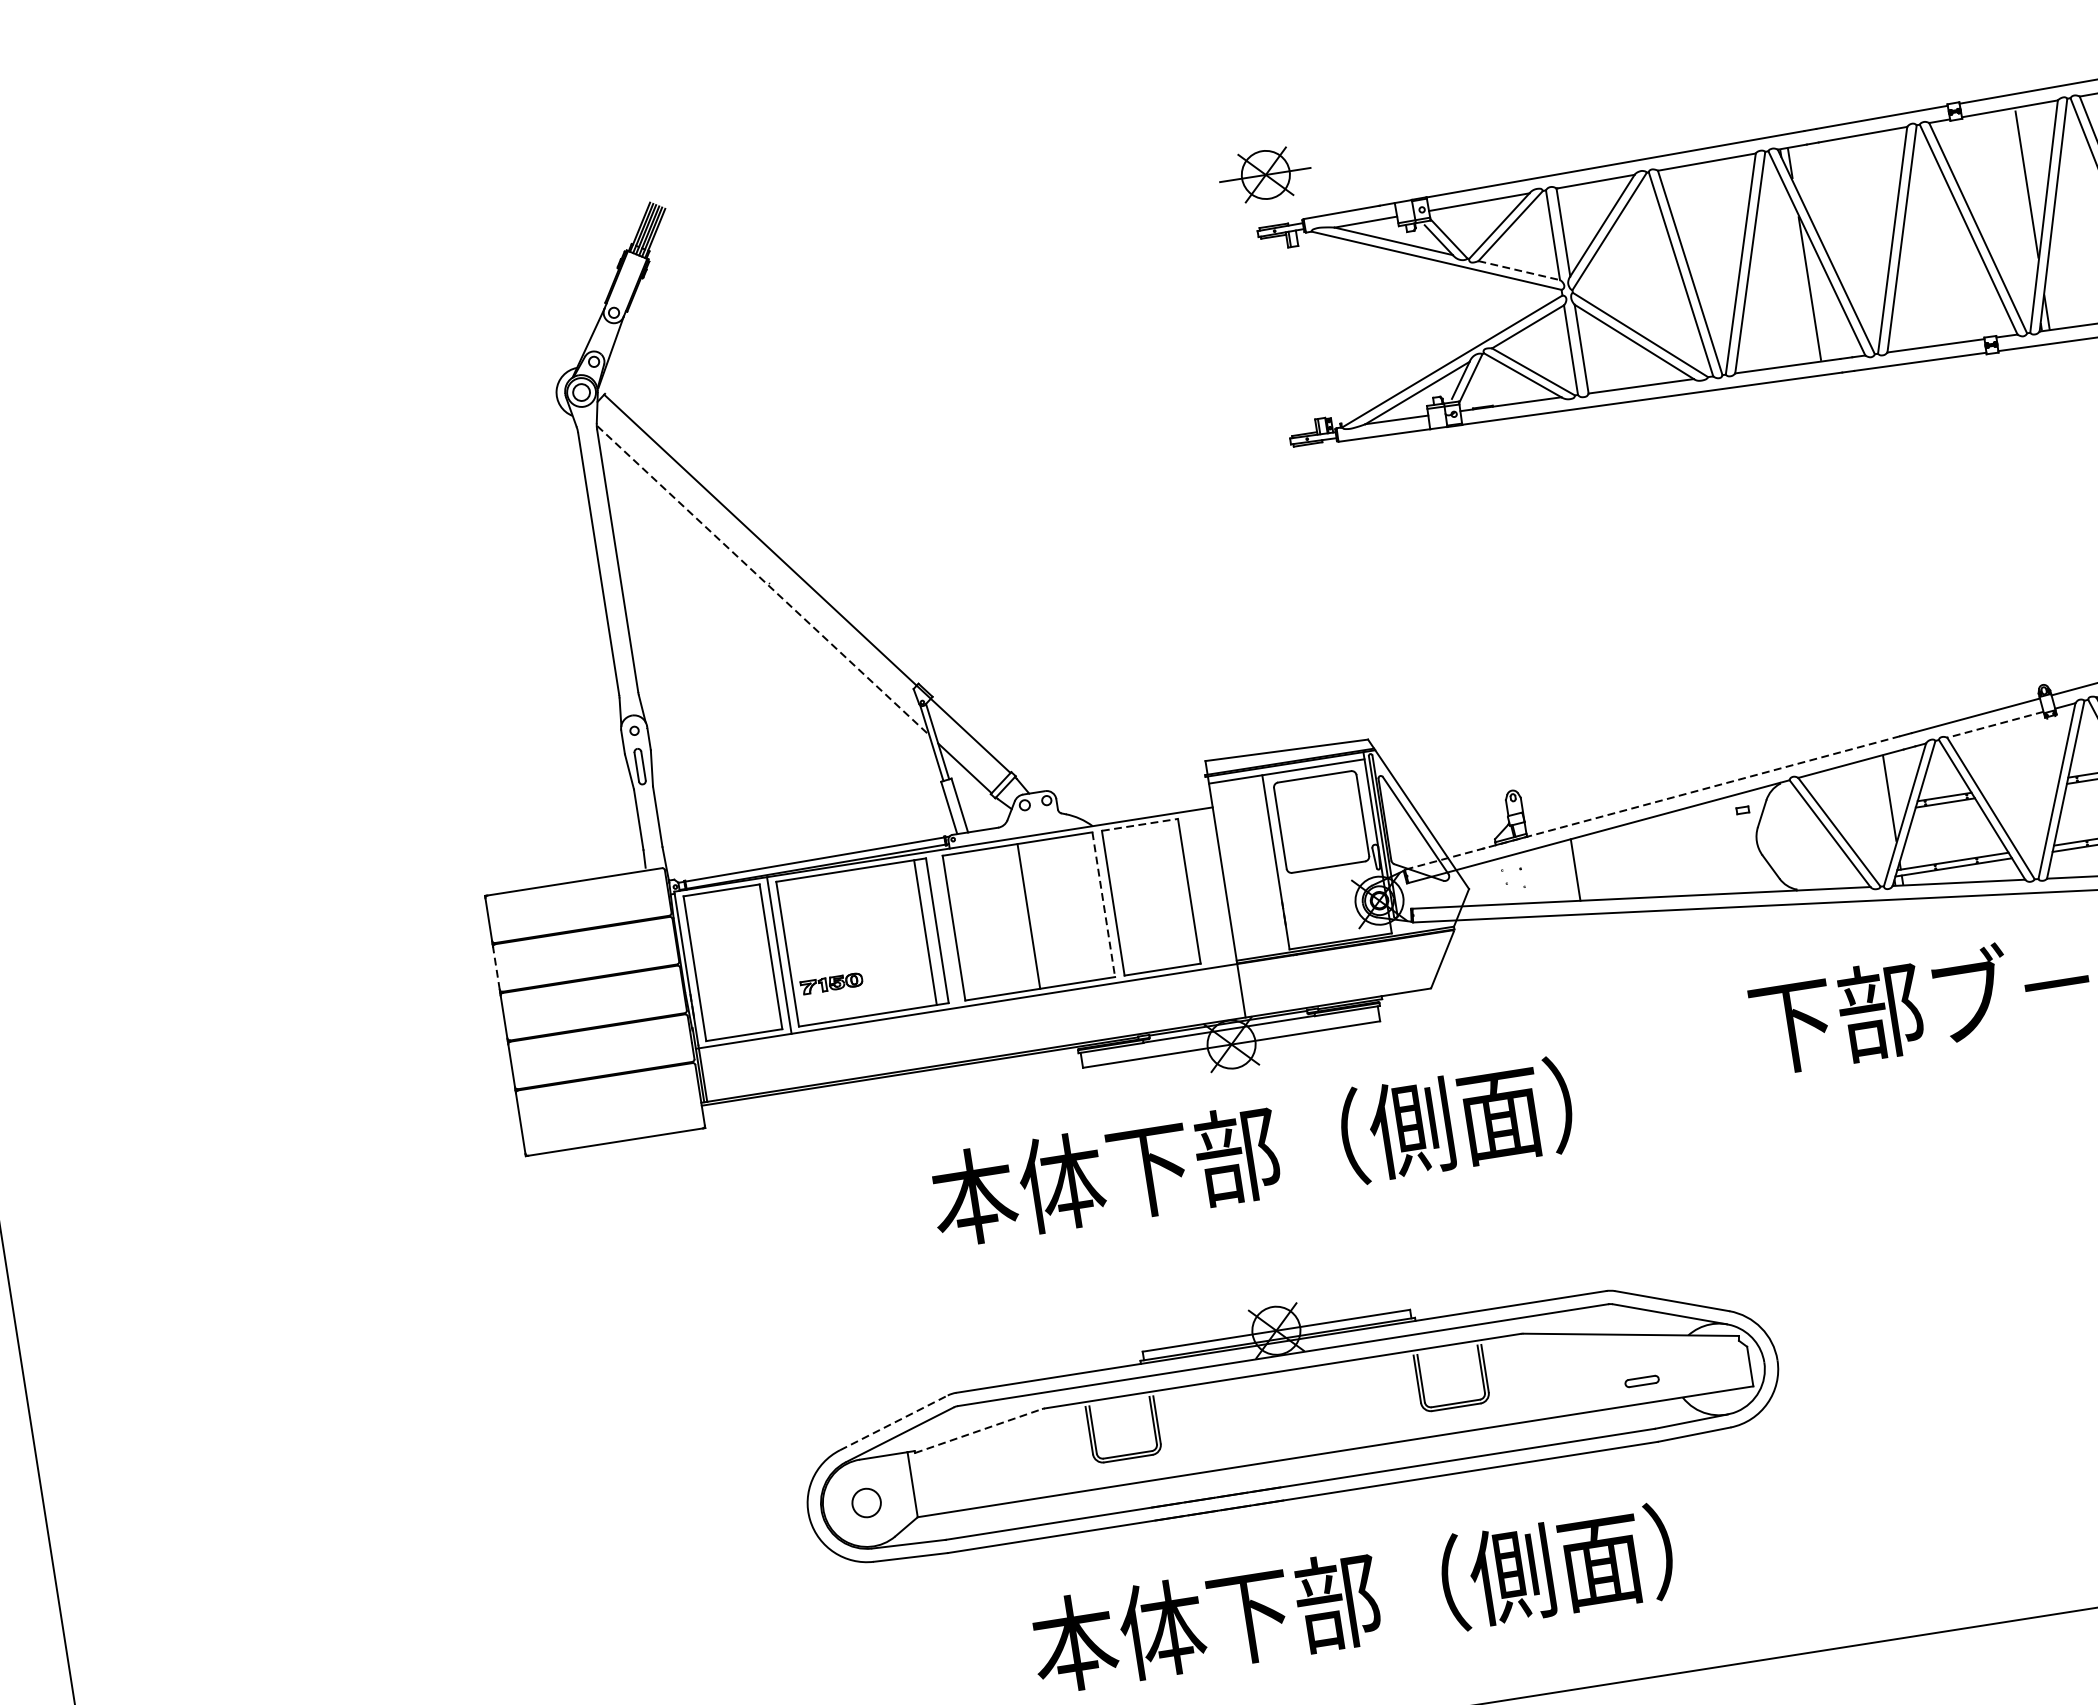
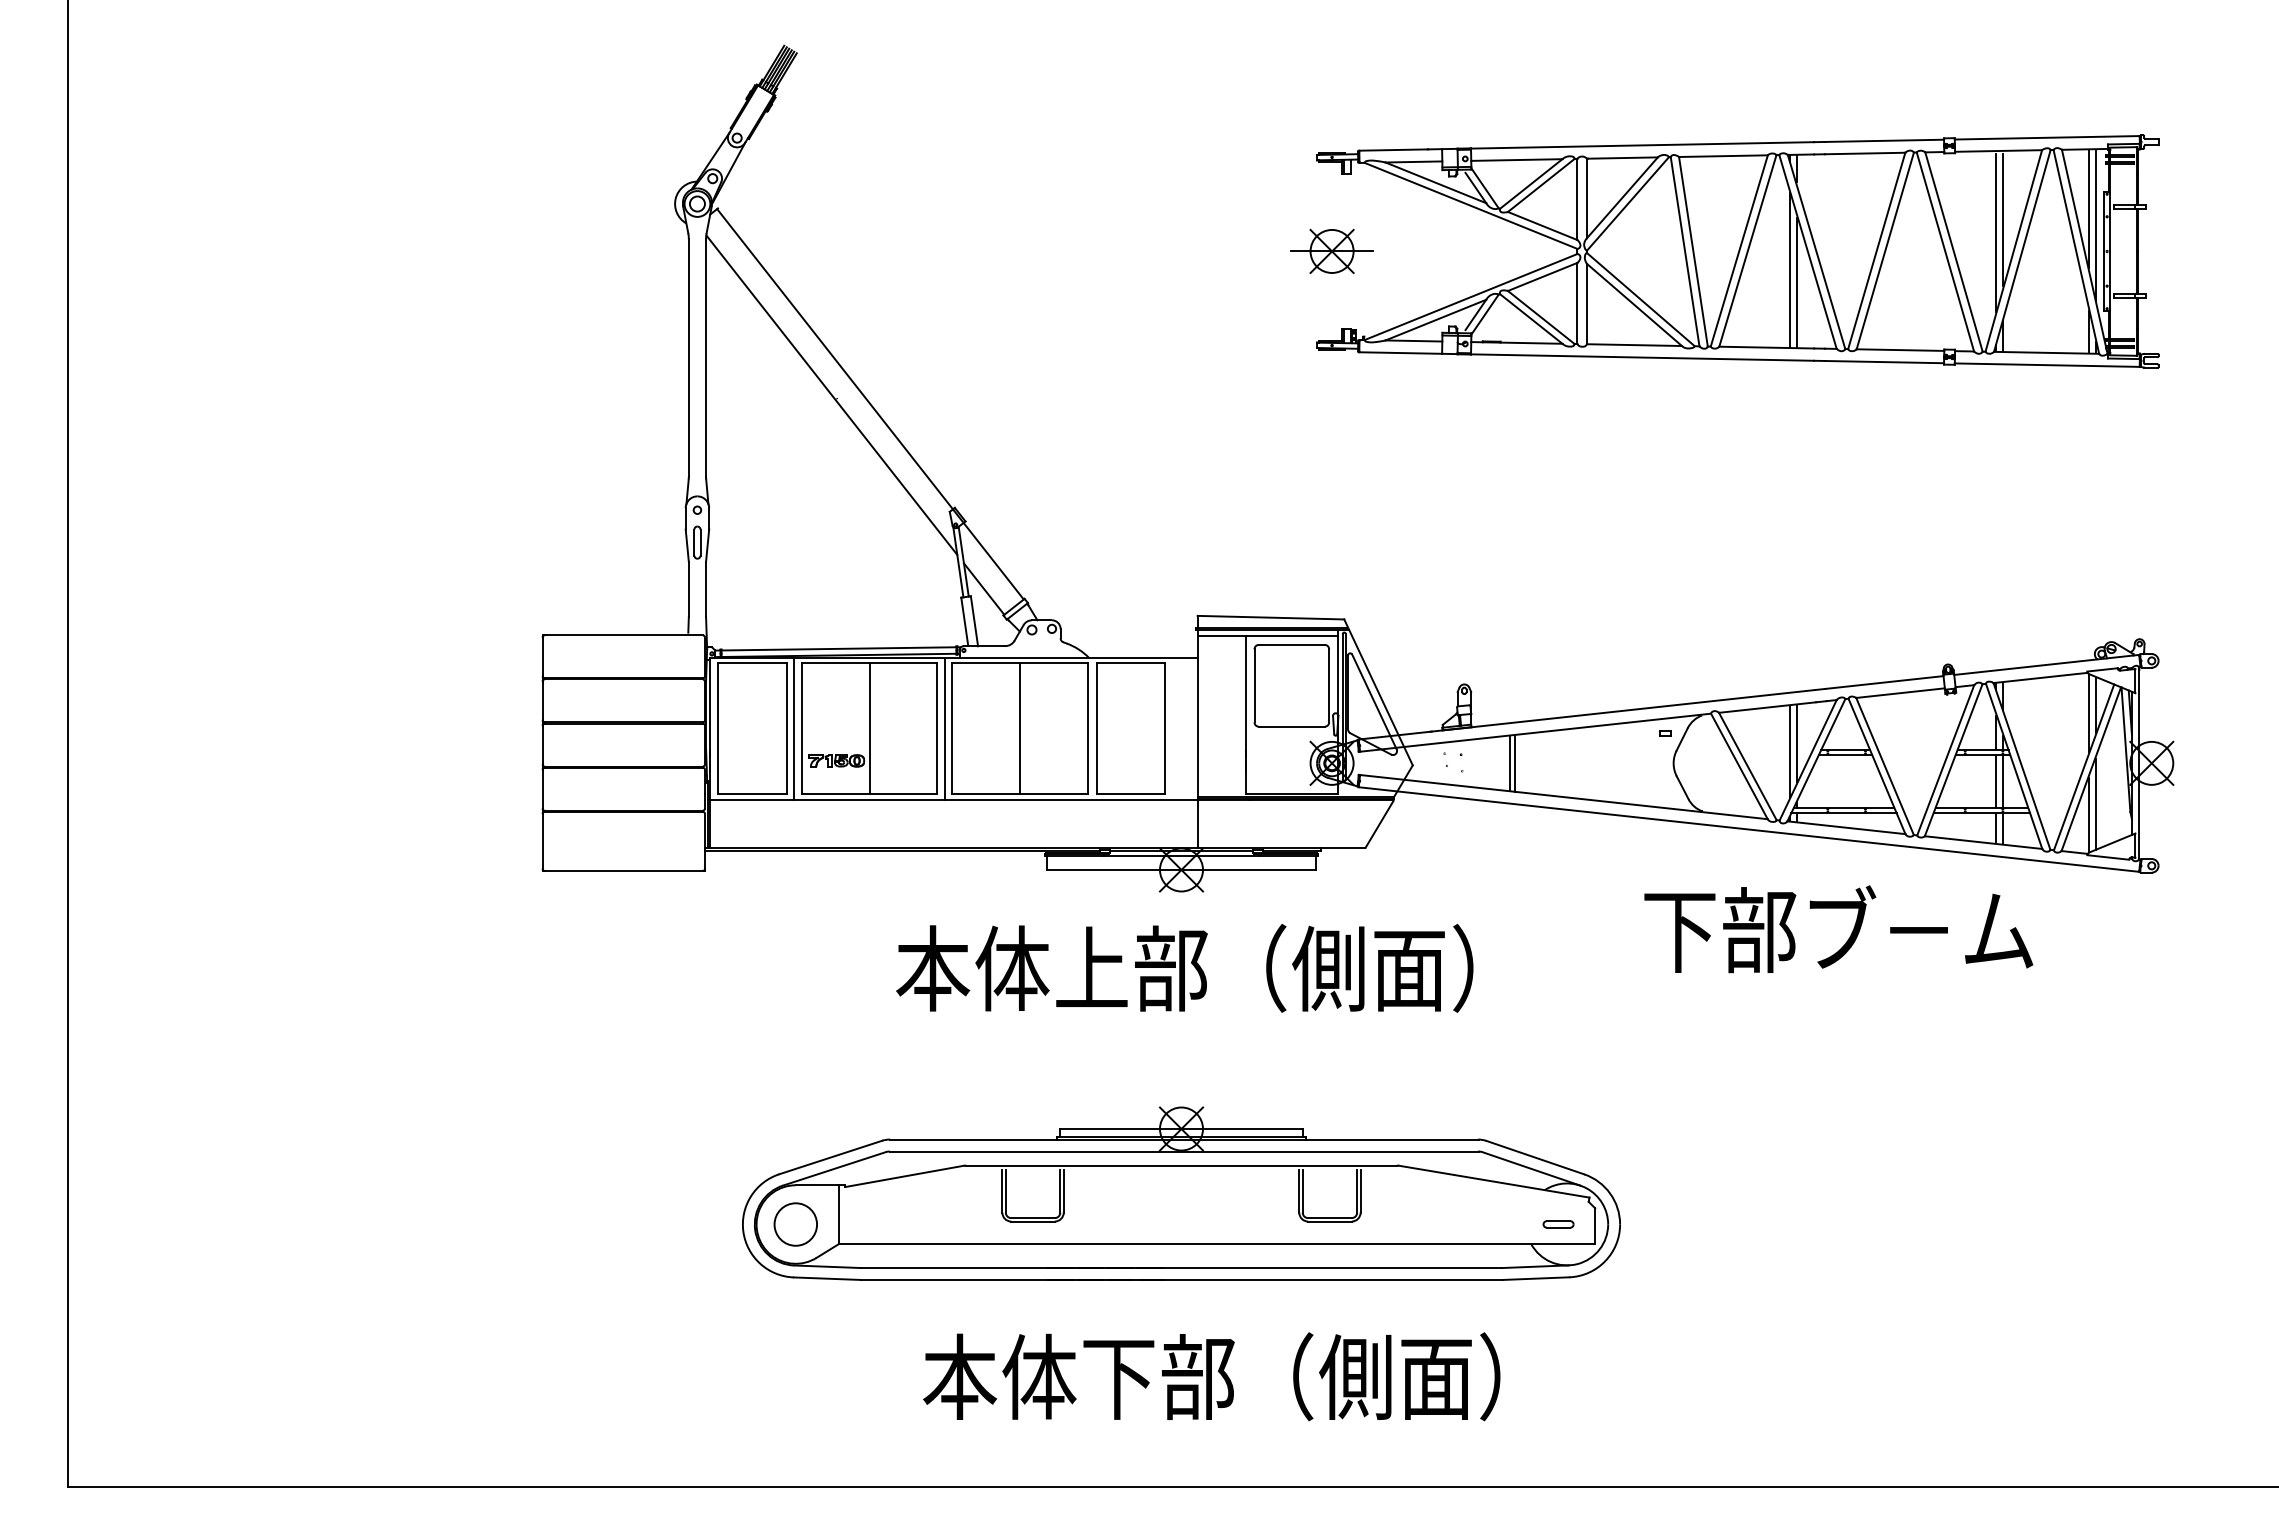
part: (1265, 173) -> (1331, 250), moved
line: (2021, 199) -> (1996, 232), added
line: (1520, 270) -> (1543, 226), dashed -> solid
line: (1799, 275) -> (1789, 269), added
line: (762, 580) -> (831, 395), dashed -> solid
line: (1995, 725) -> (1900, 693), dashed -> solid
line: (1652, 802) -> (1586, 714), dashed -> solid
line: (1882, 808) -> (1789, 751), added
line: (1140, 825) -> (1131, 663), dashed -> solid
line: (1580, 868) -> (1514, 762), added
line: (1103, 904) -> (1087, 728), dashed -> solid
line: (945, 929) -> (944, 728), added
line: (925, 932) -> (869, 728), moved
line: (496, 967) -> (542, 700), dashed -> solid
text: (1149, 1168) -> (1091, 968), 本体下部（側面） -> 本体上部（側面）
part: (1642, 1381) -> (1558, 1224), moved
line: (894, 1422) -> (831, 1157), dashed -> solid
line: (978, 1431) -> (904, 1176), dashed -> solid
circle: (866, 1503) -> (795, 1224), size x1.67

